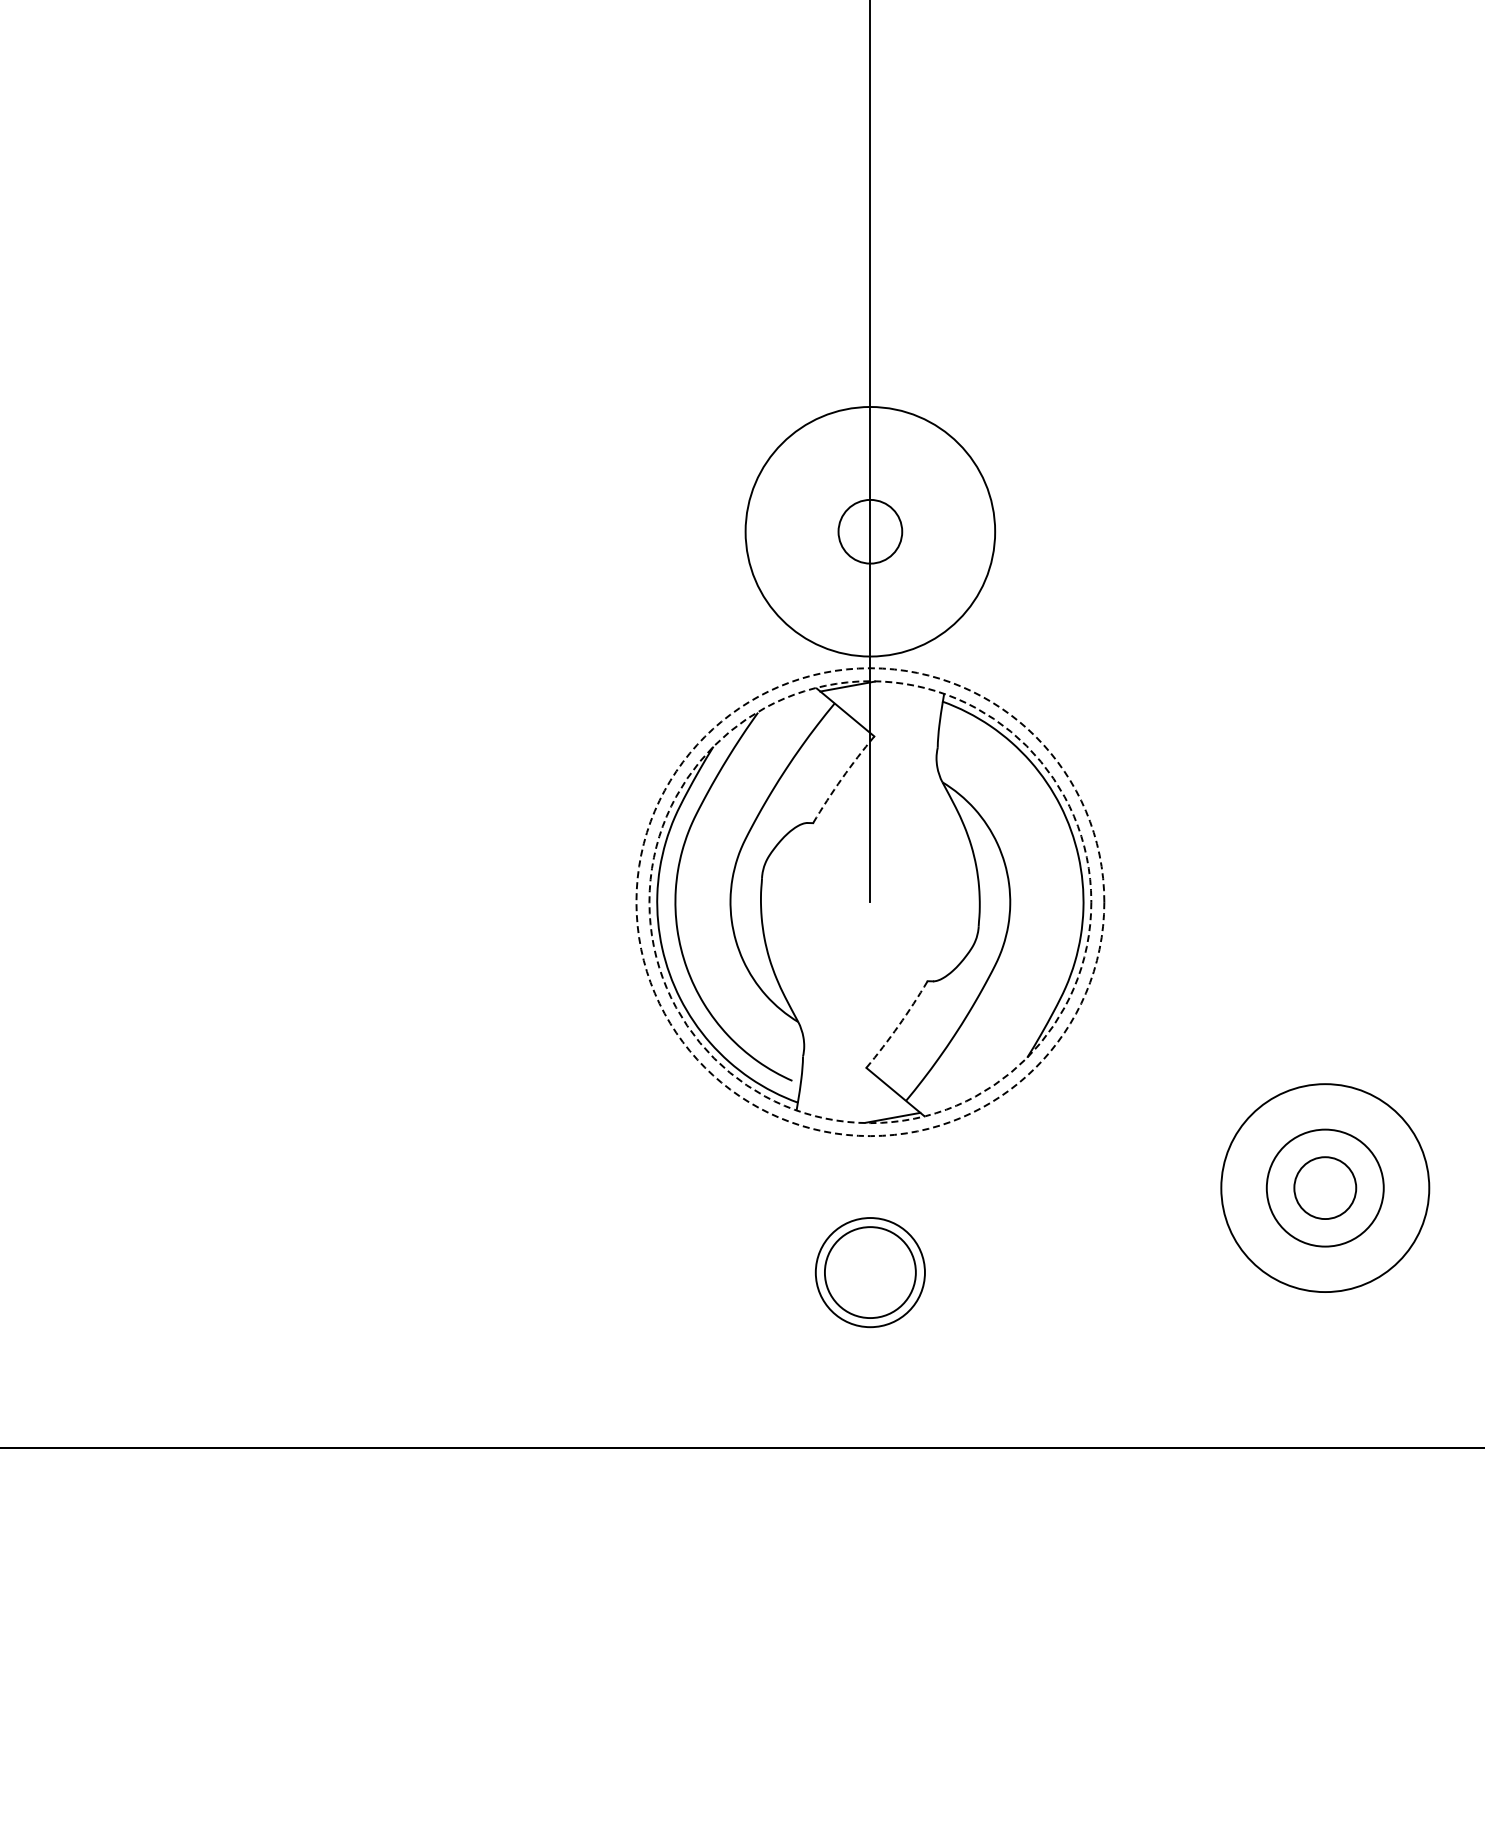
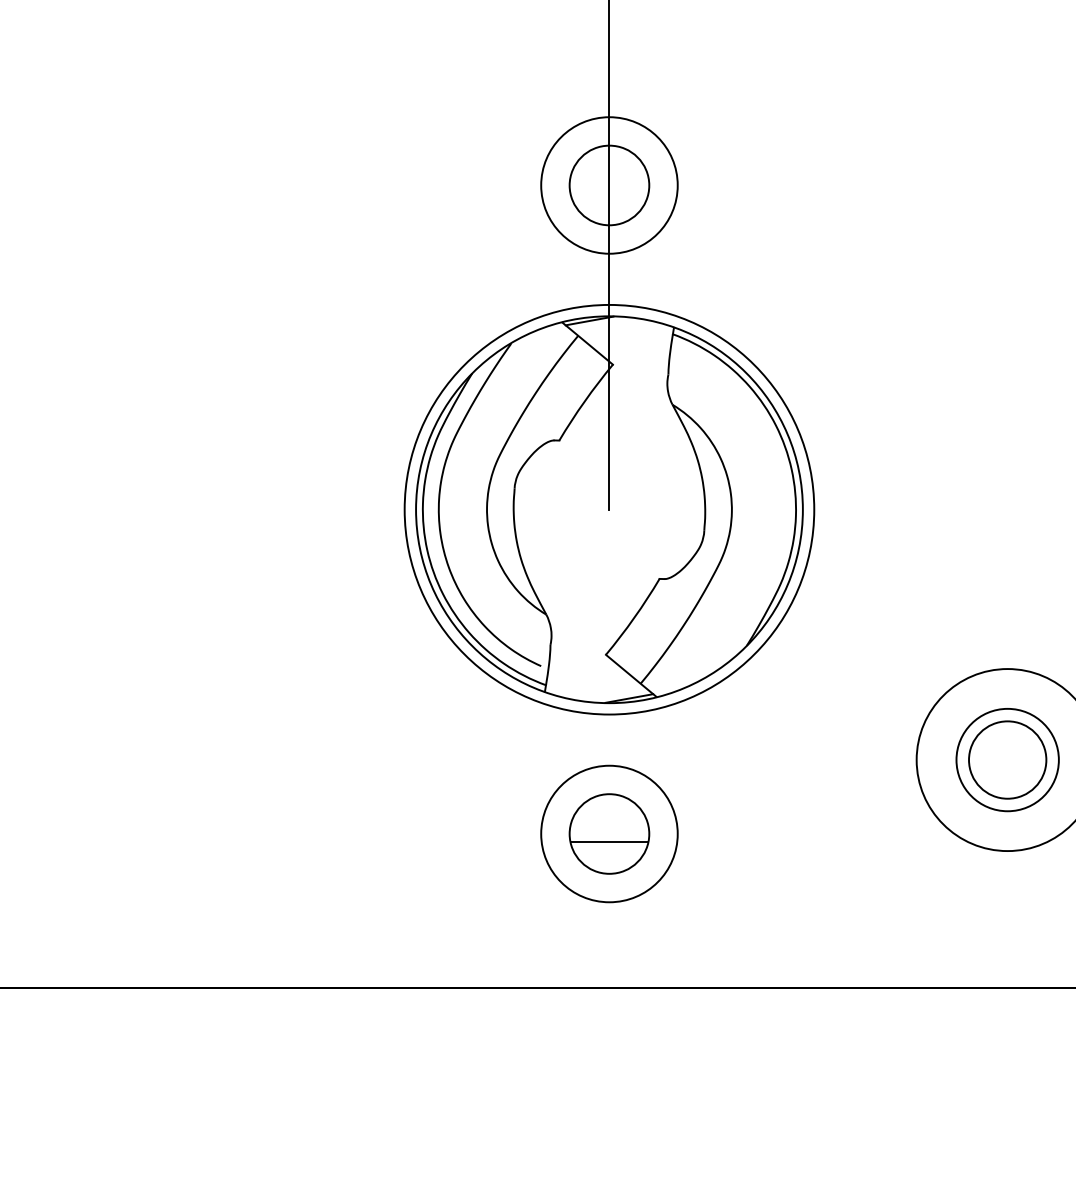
circle: (869, 531) -> (608, 185), size x1.43
circle: (870, 531) -> (609, 185), size x0.62
arc: (842, 778) -> (585, 401), dashed -> solid
circle: (870, 902) -> (609, 510), dashed -> solid
circle: (870, 902) -> (609, 510), dashed -> solid
arc: (898, 1025) -> (634, 617), dashed -> solid
circle: (1325, 1187) -> (1007, 759), size x1.43
circle: (870, 1272) -> (609, 833), size x1.43
line: (869, 1282) -> (608, 842), added

